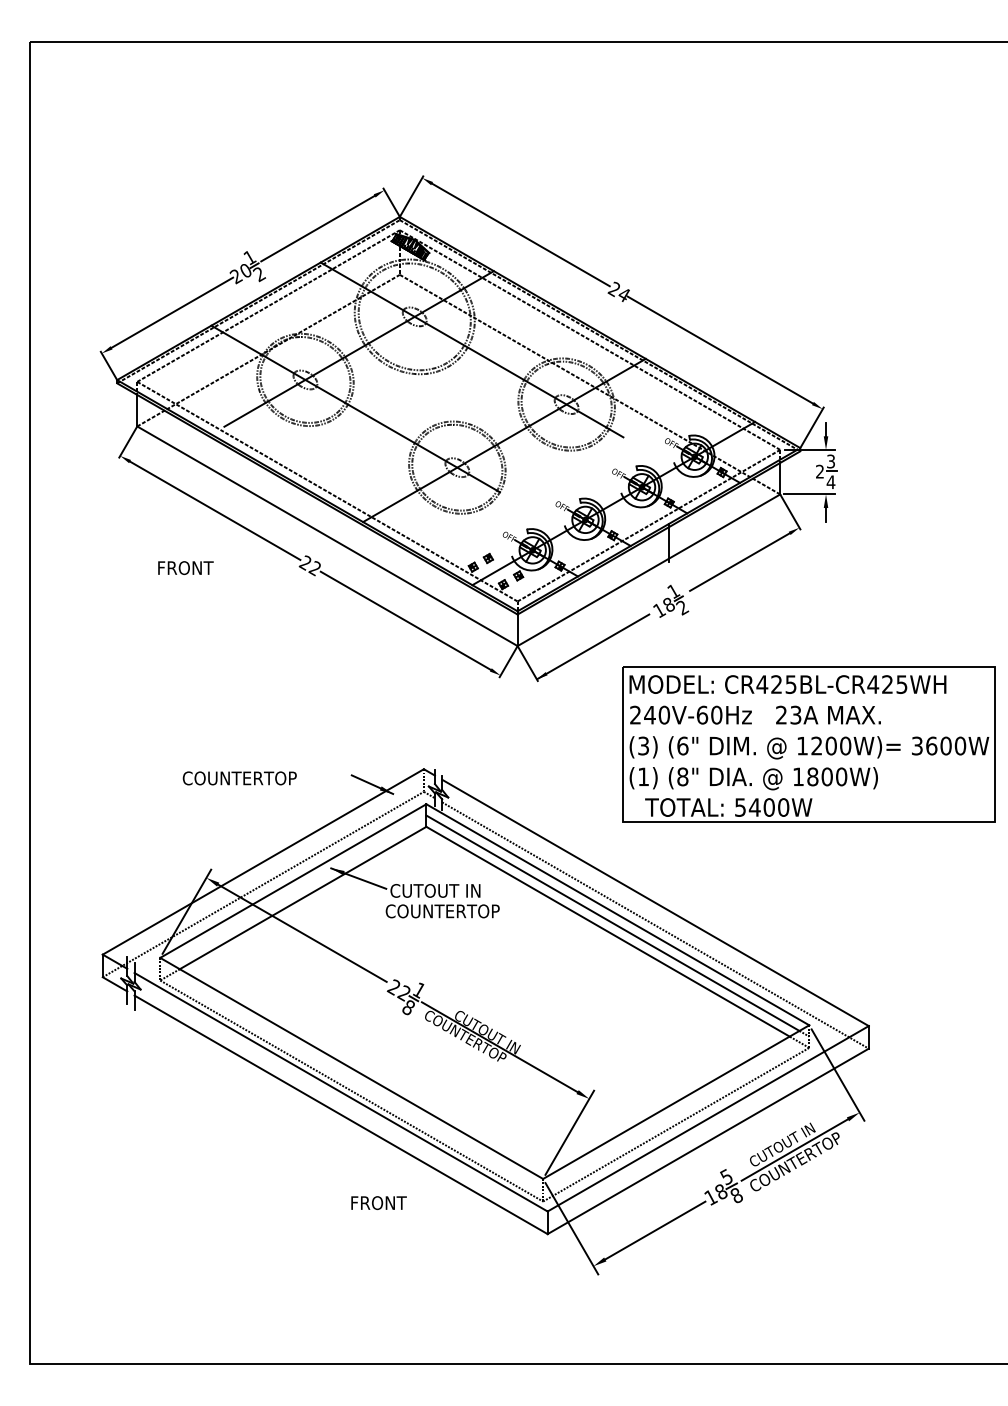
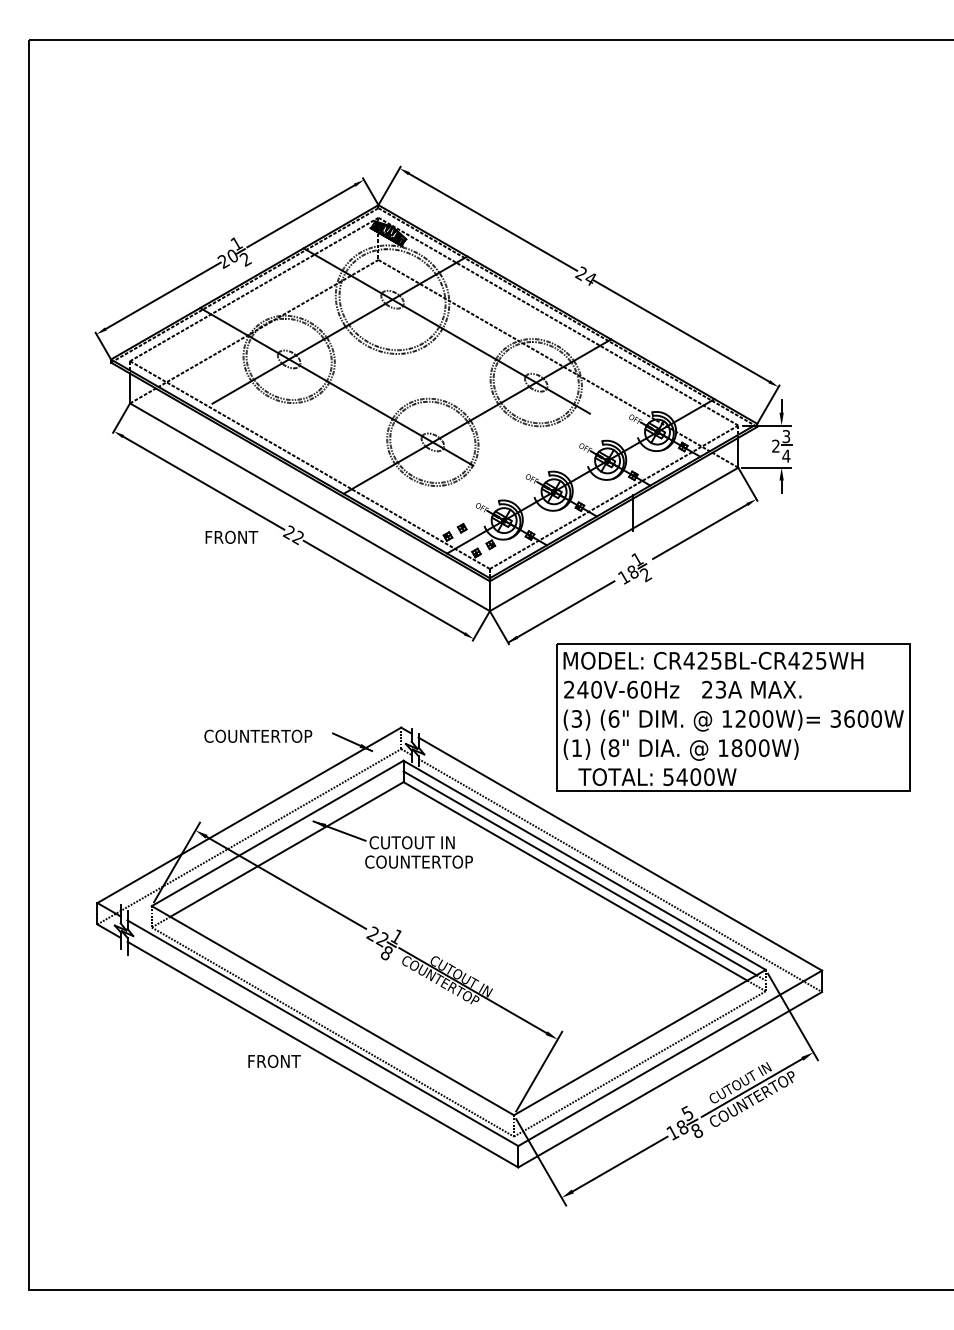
text: (185, 567) -> (231, 536), moved
part: (808, 744) -> (732, 717), moved
text: (239, 778) -> (258, 736), moved
text: (378, 1202) -> (274, 1060), moved

